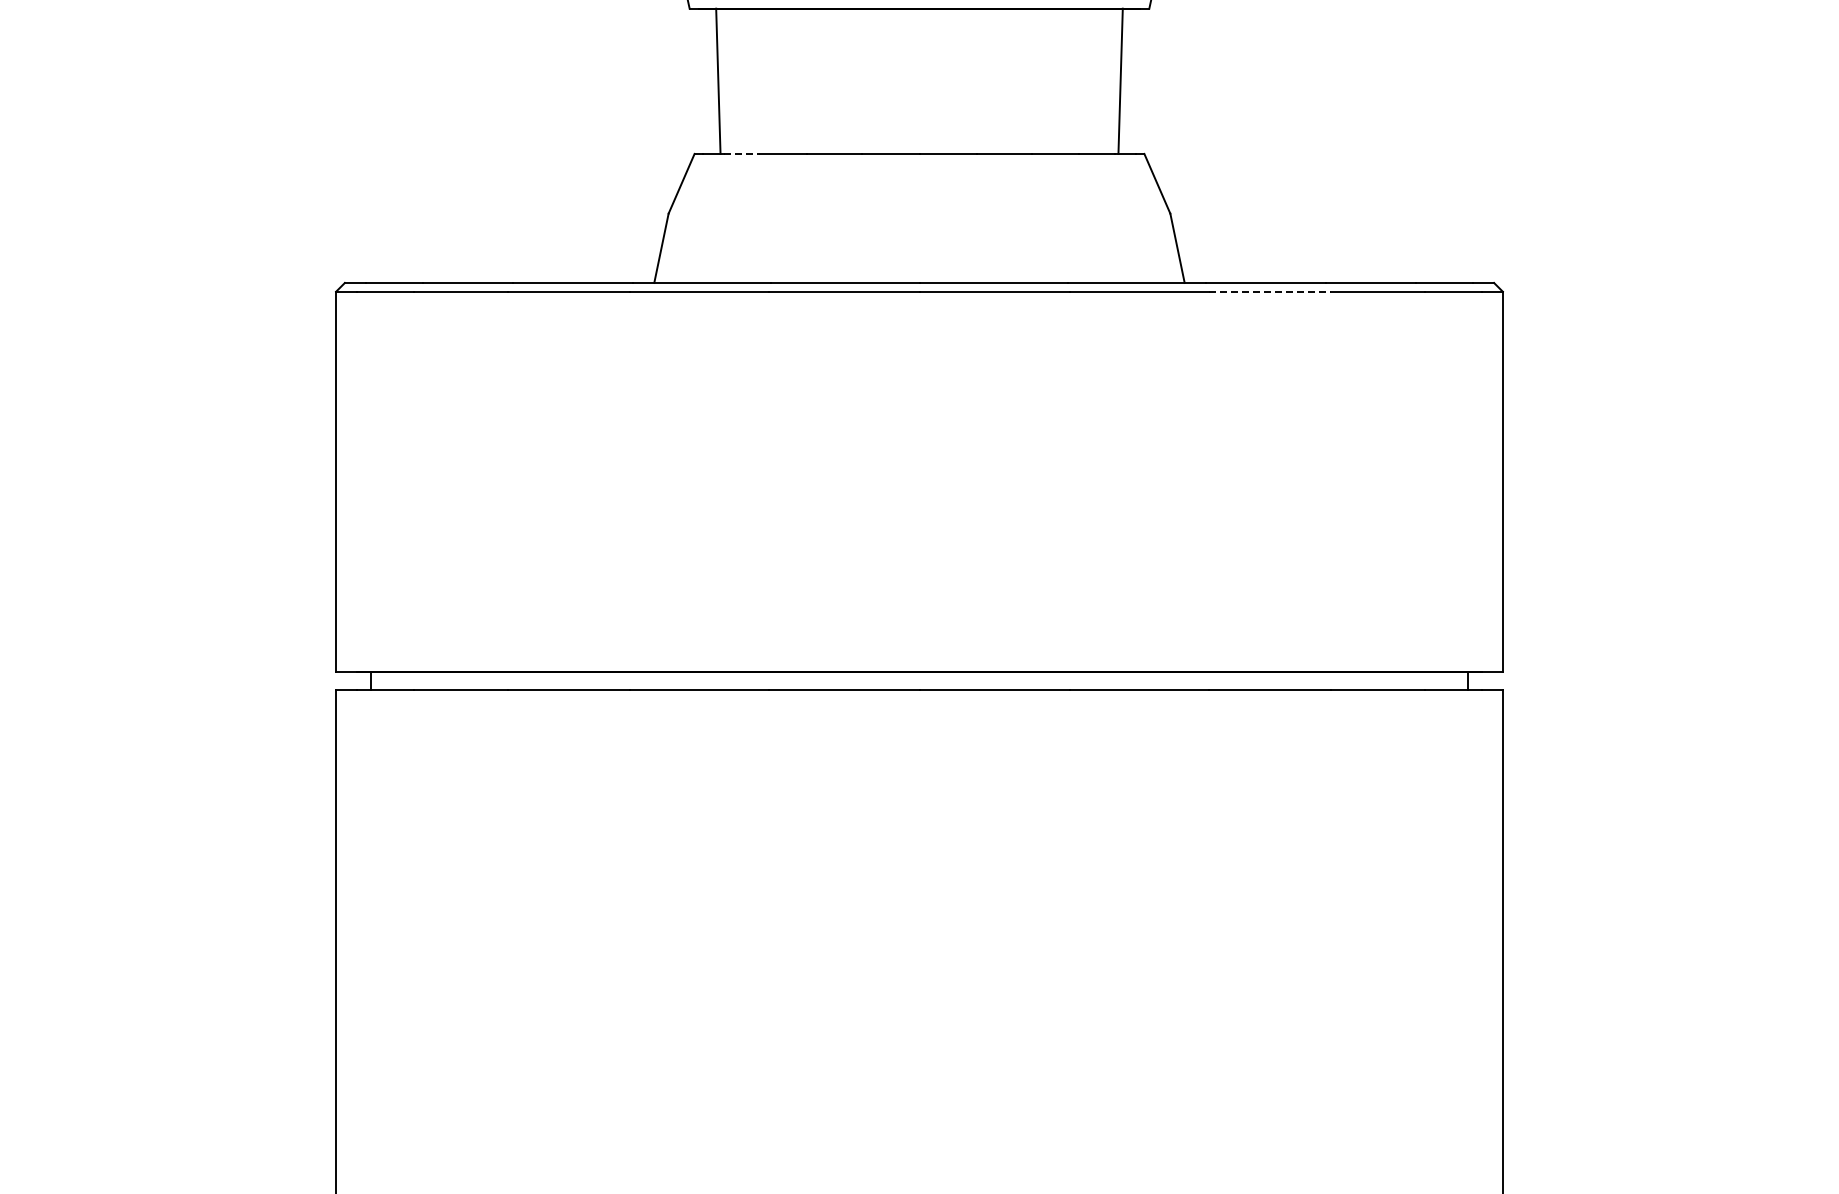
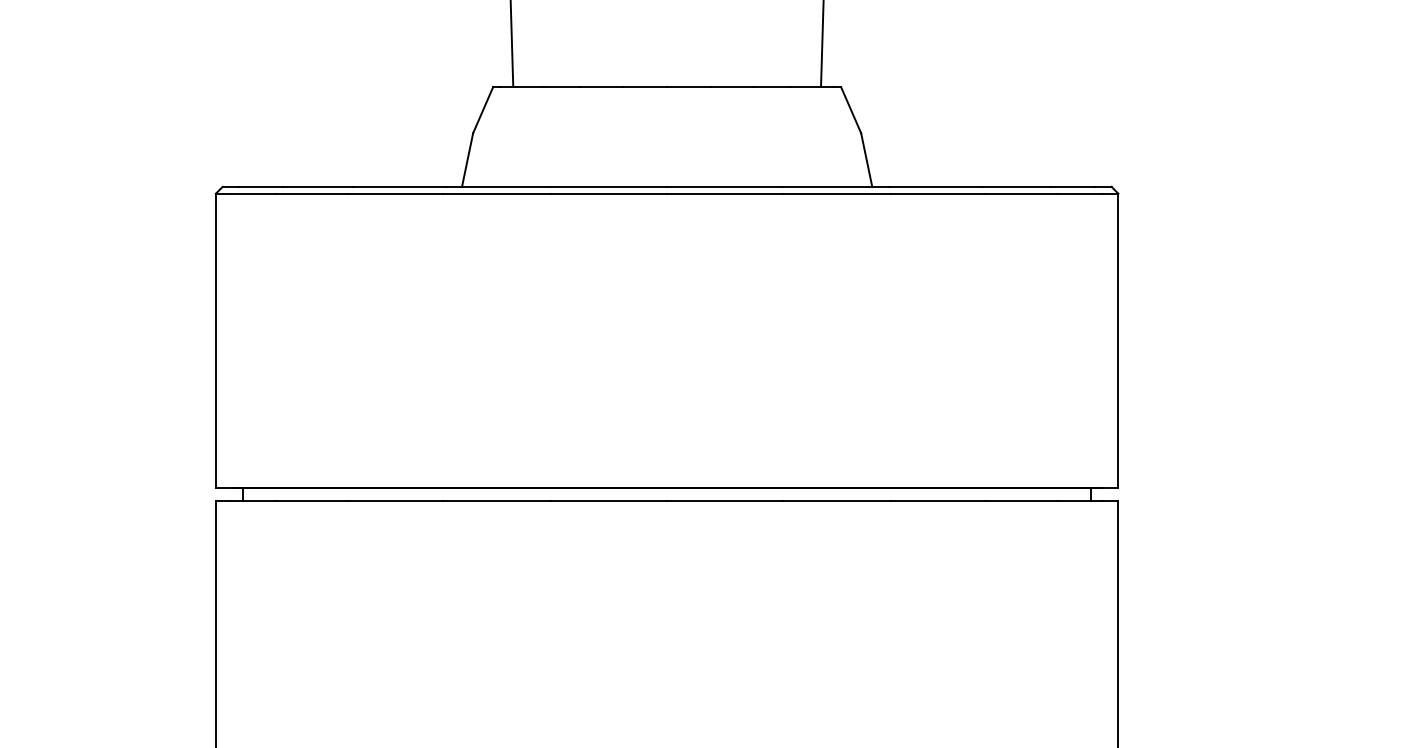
line: (742, 153) -> (530, 86), dashed -> solid
line: (1270, 291) -> (938, 193), dashed -> solid

